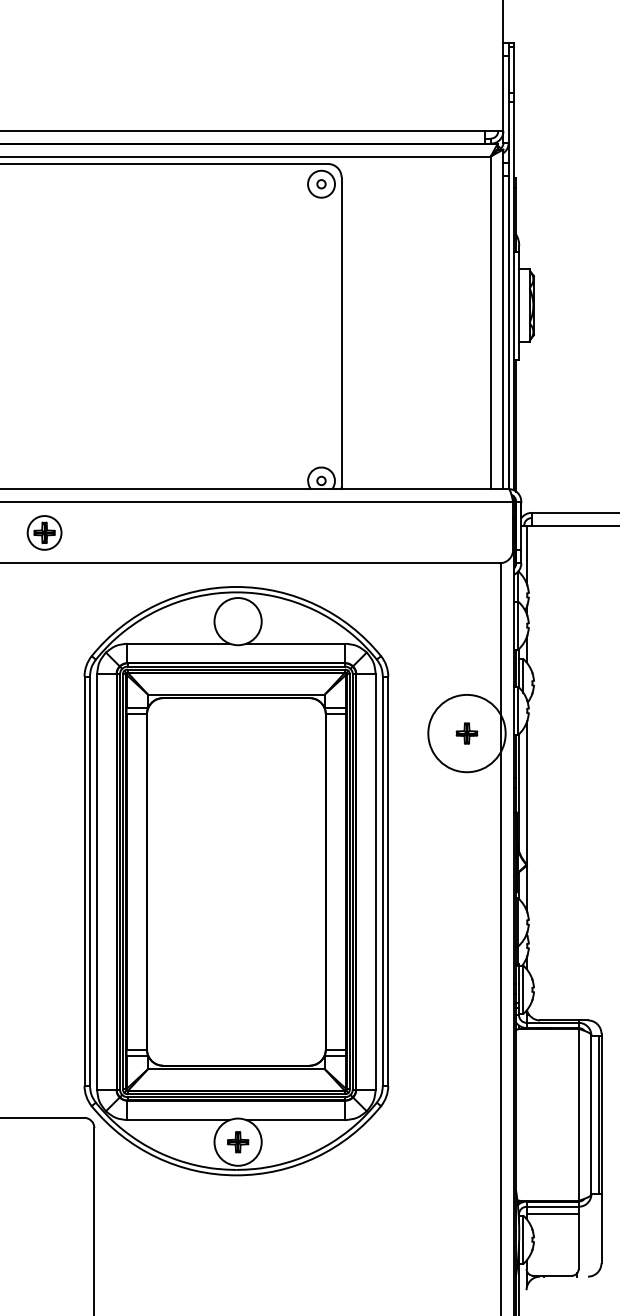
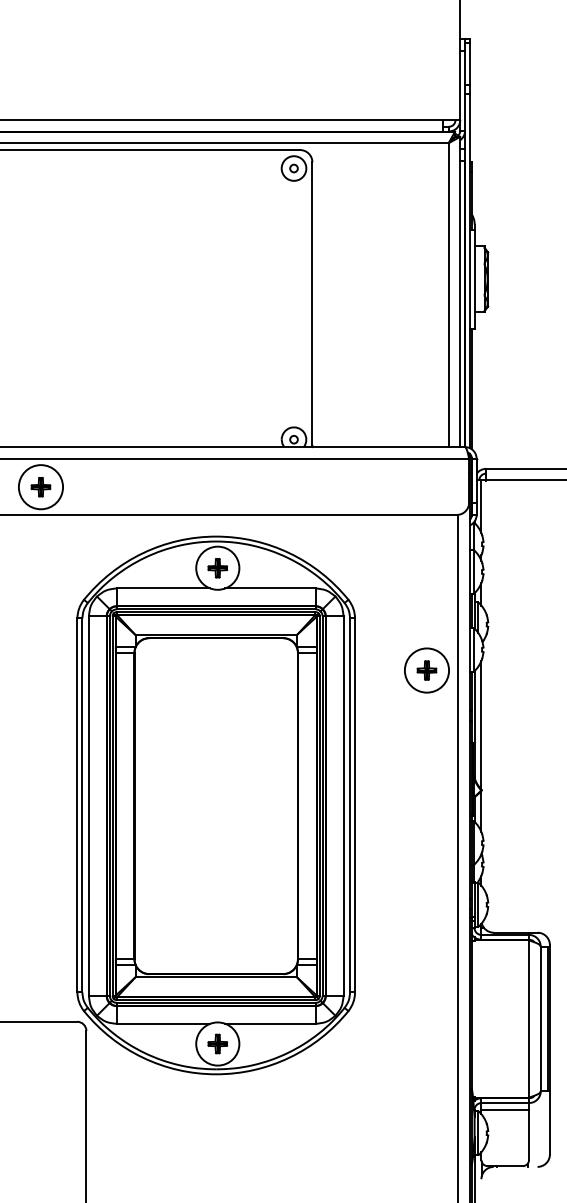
circle: (44, 533) -> (40, 487), size x1.43
part: (237, 621) -> (217, 568), added
circle: (466, 733) -> (426, 670), size x0.62

